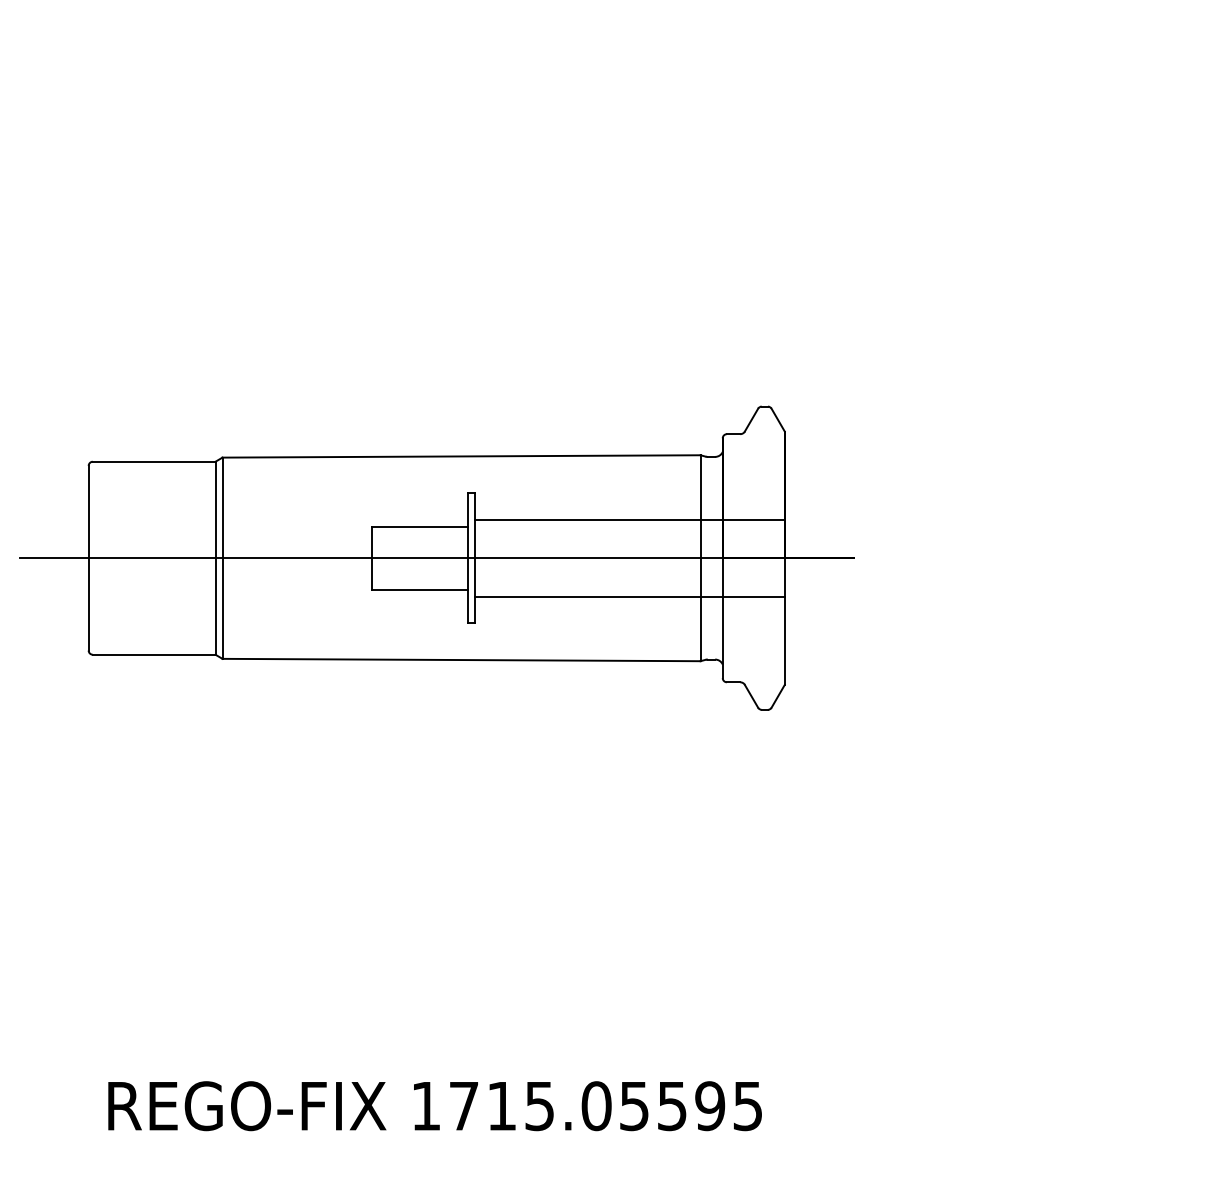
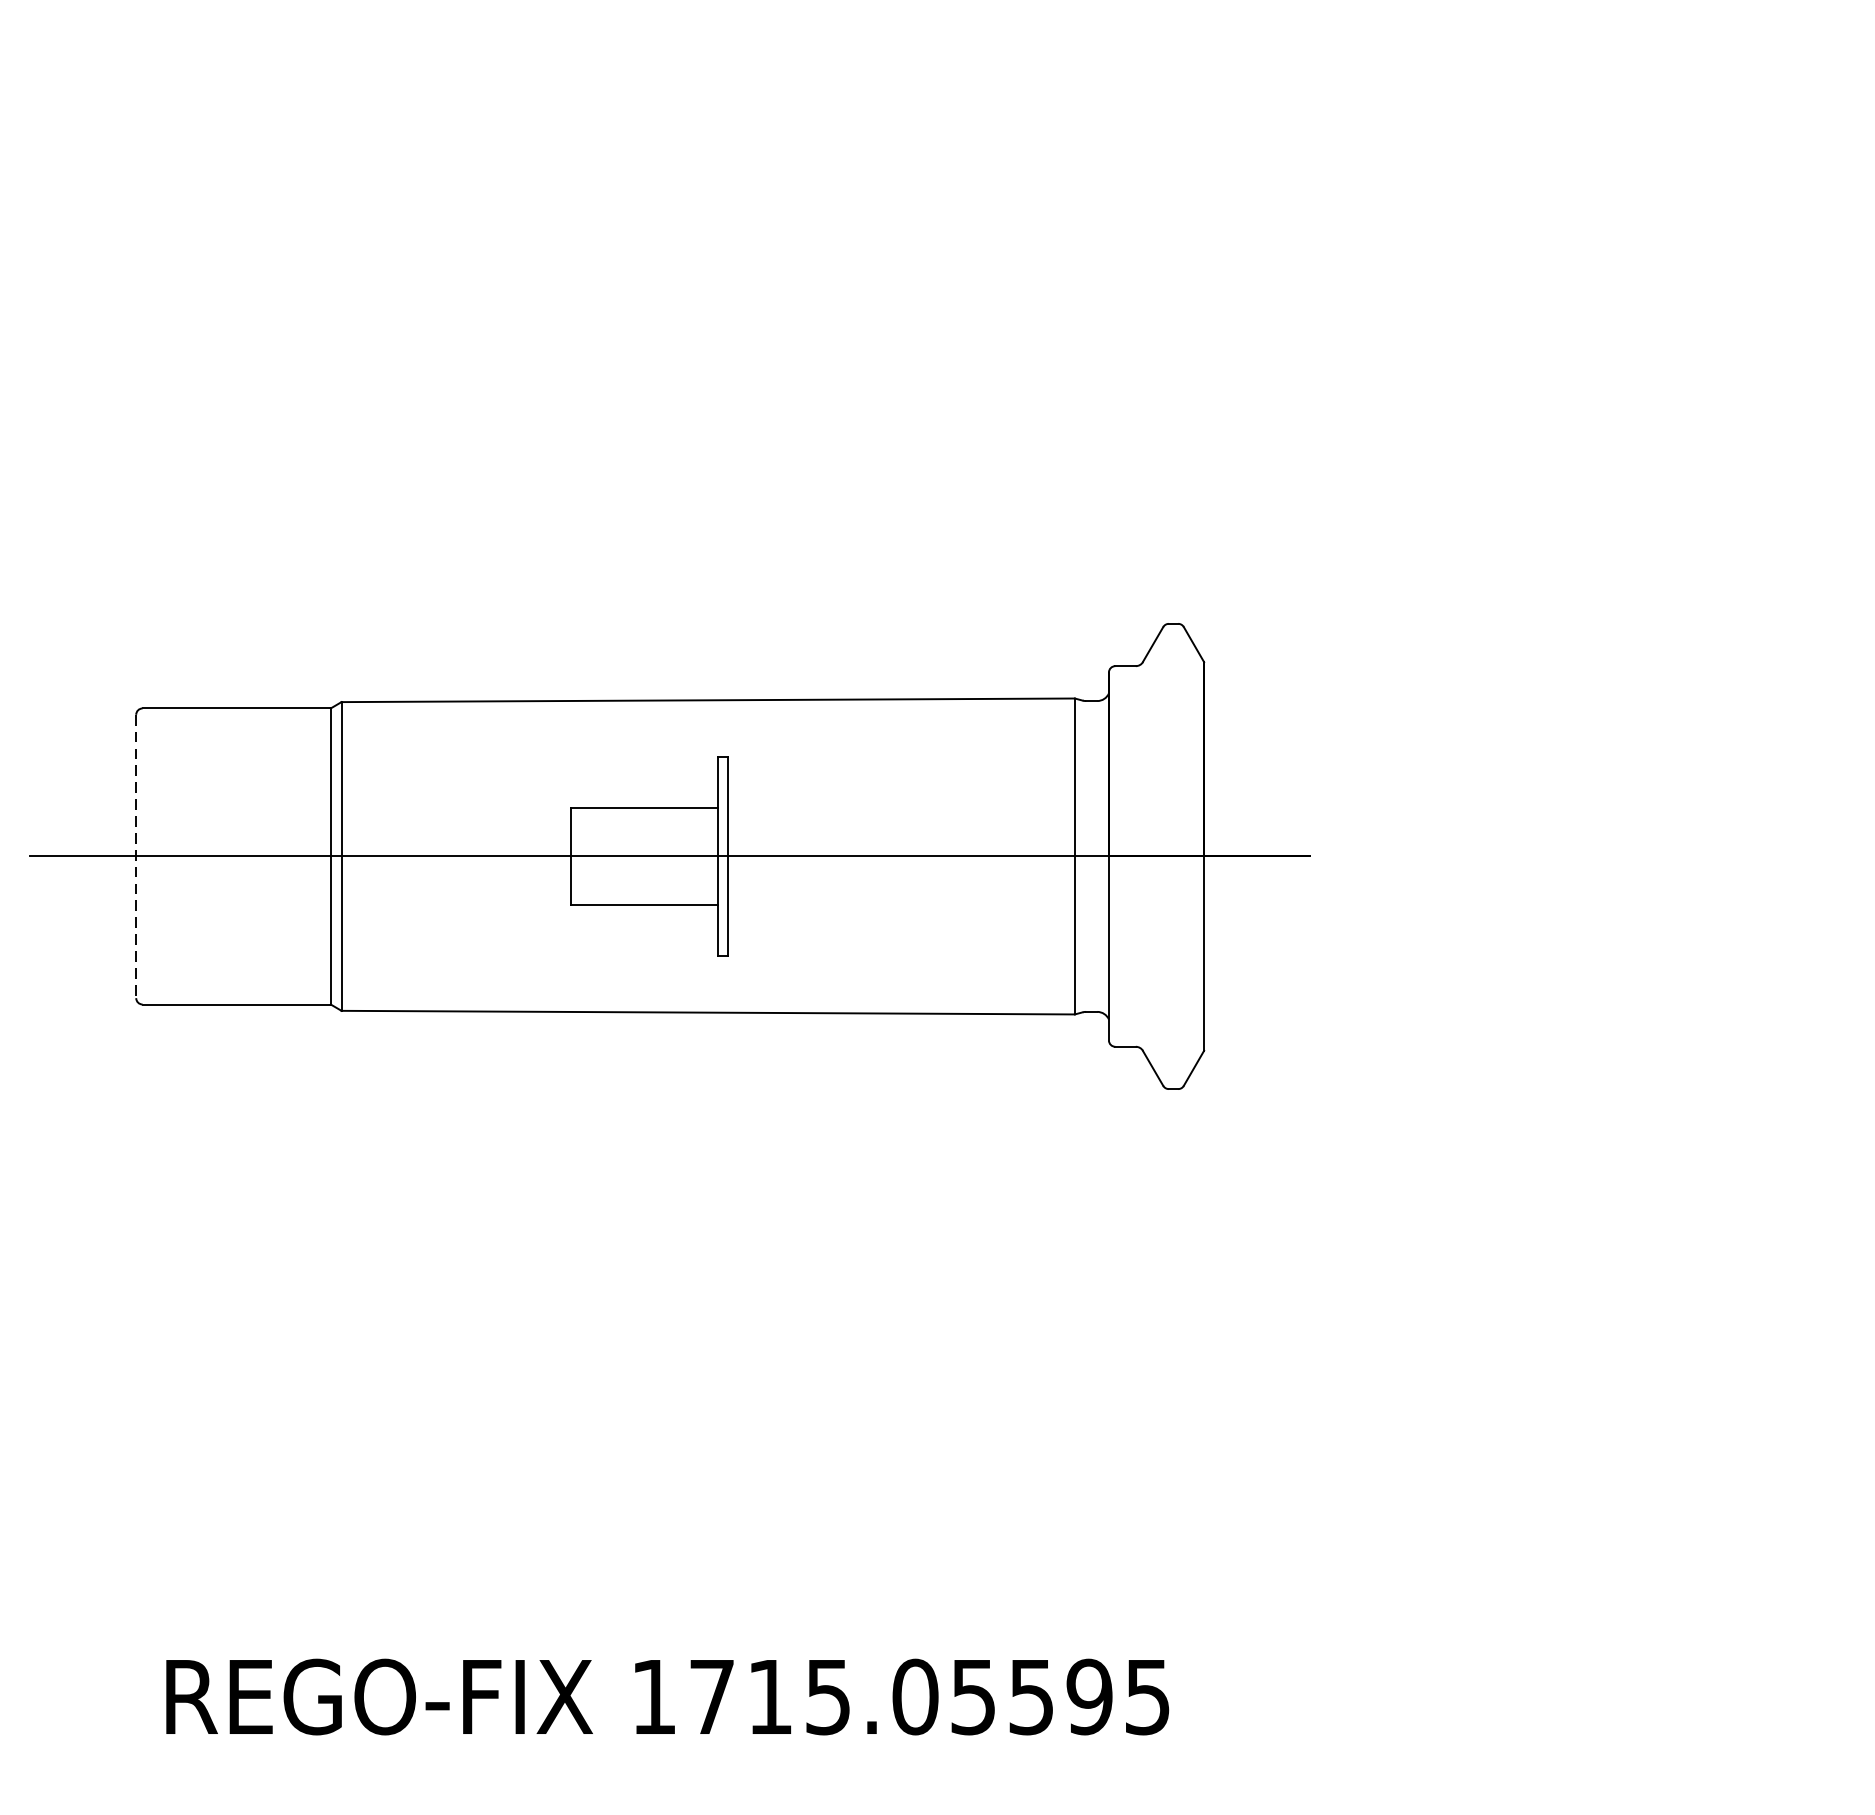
line: (629, 519) -> (965, 797), removed
line: (88, 558) -> (135, 856), solid -> dashed
line: (629, 596) -> (965, 915), removed

